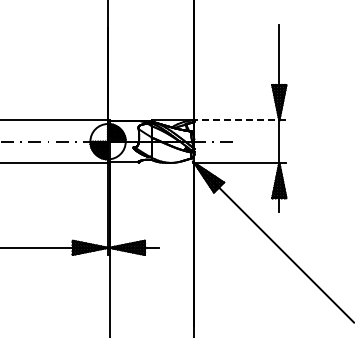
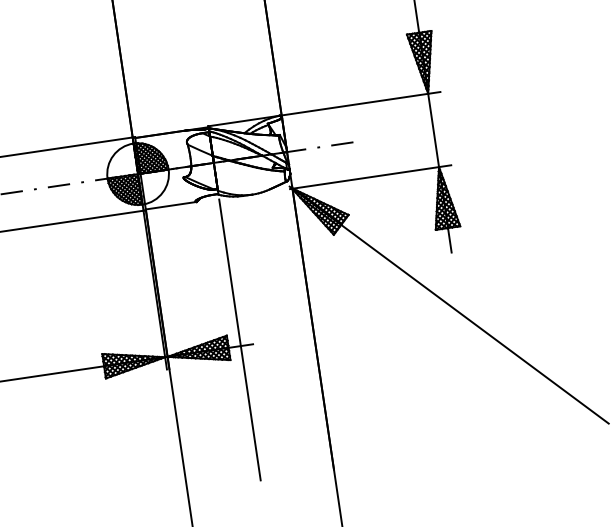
line: (239, 120) -> (359, 104), dashed -> solid
line: (151, 243) -> (238, 338), added

